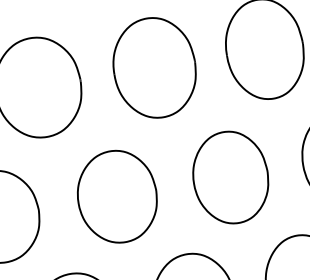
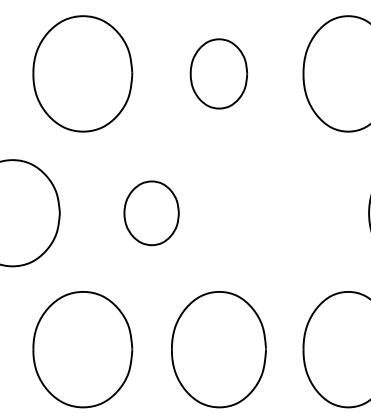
part: (154, 67) -> (218, 73), size x0.6
part: (230, 177) -> (284, 213), removed
part: (117, 197) -> (151, 213), size x0.6

